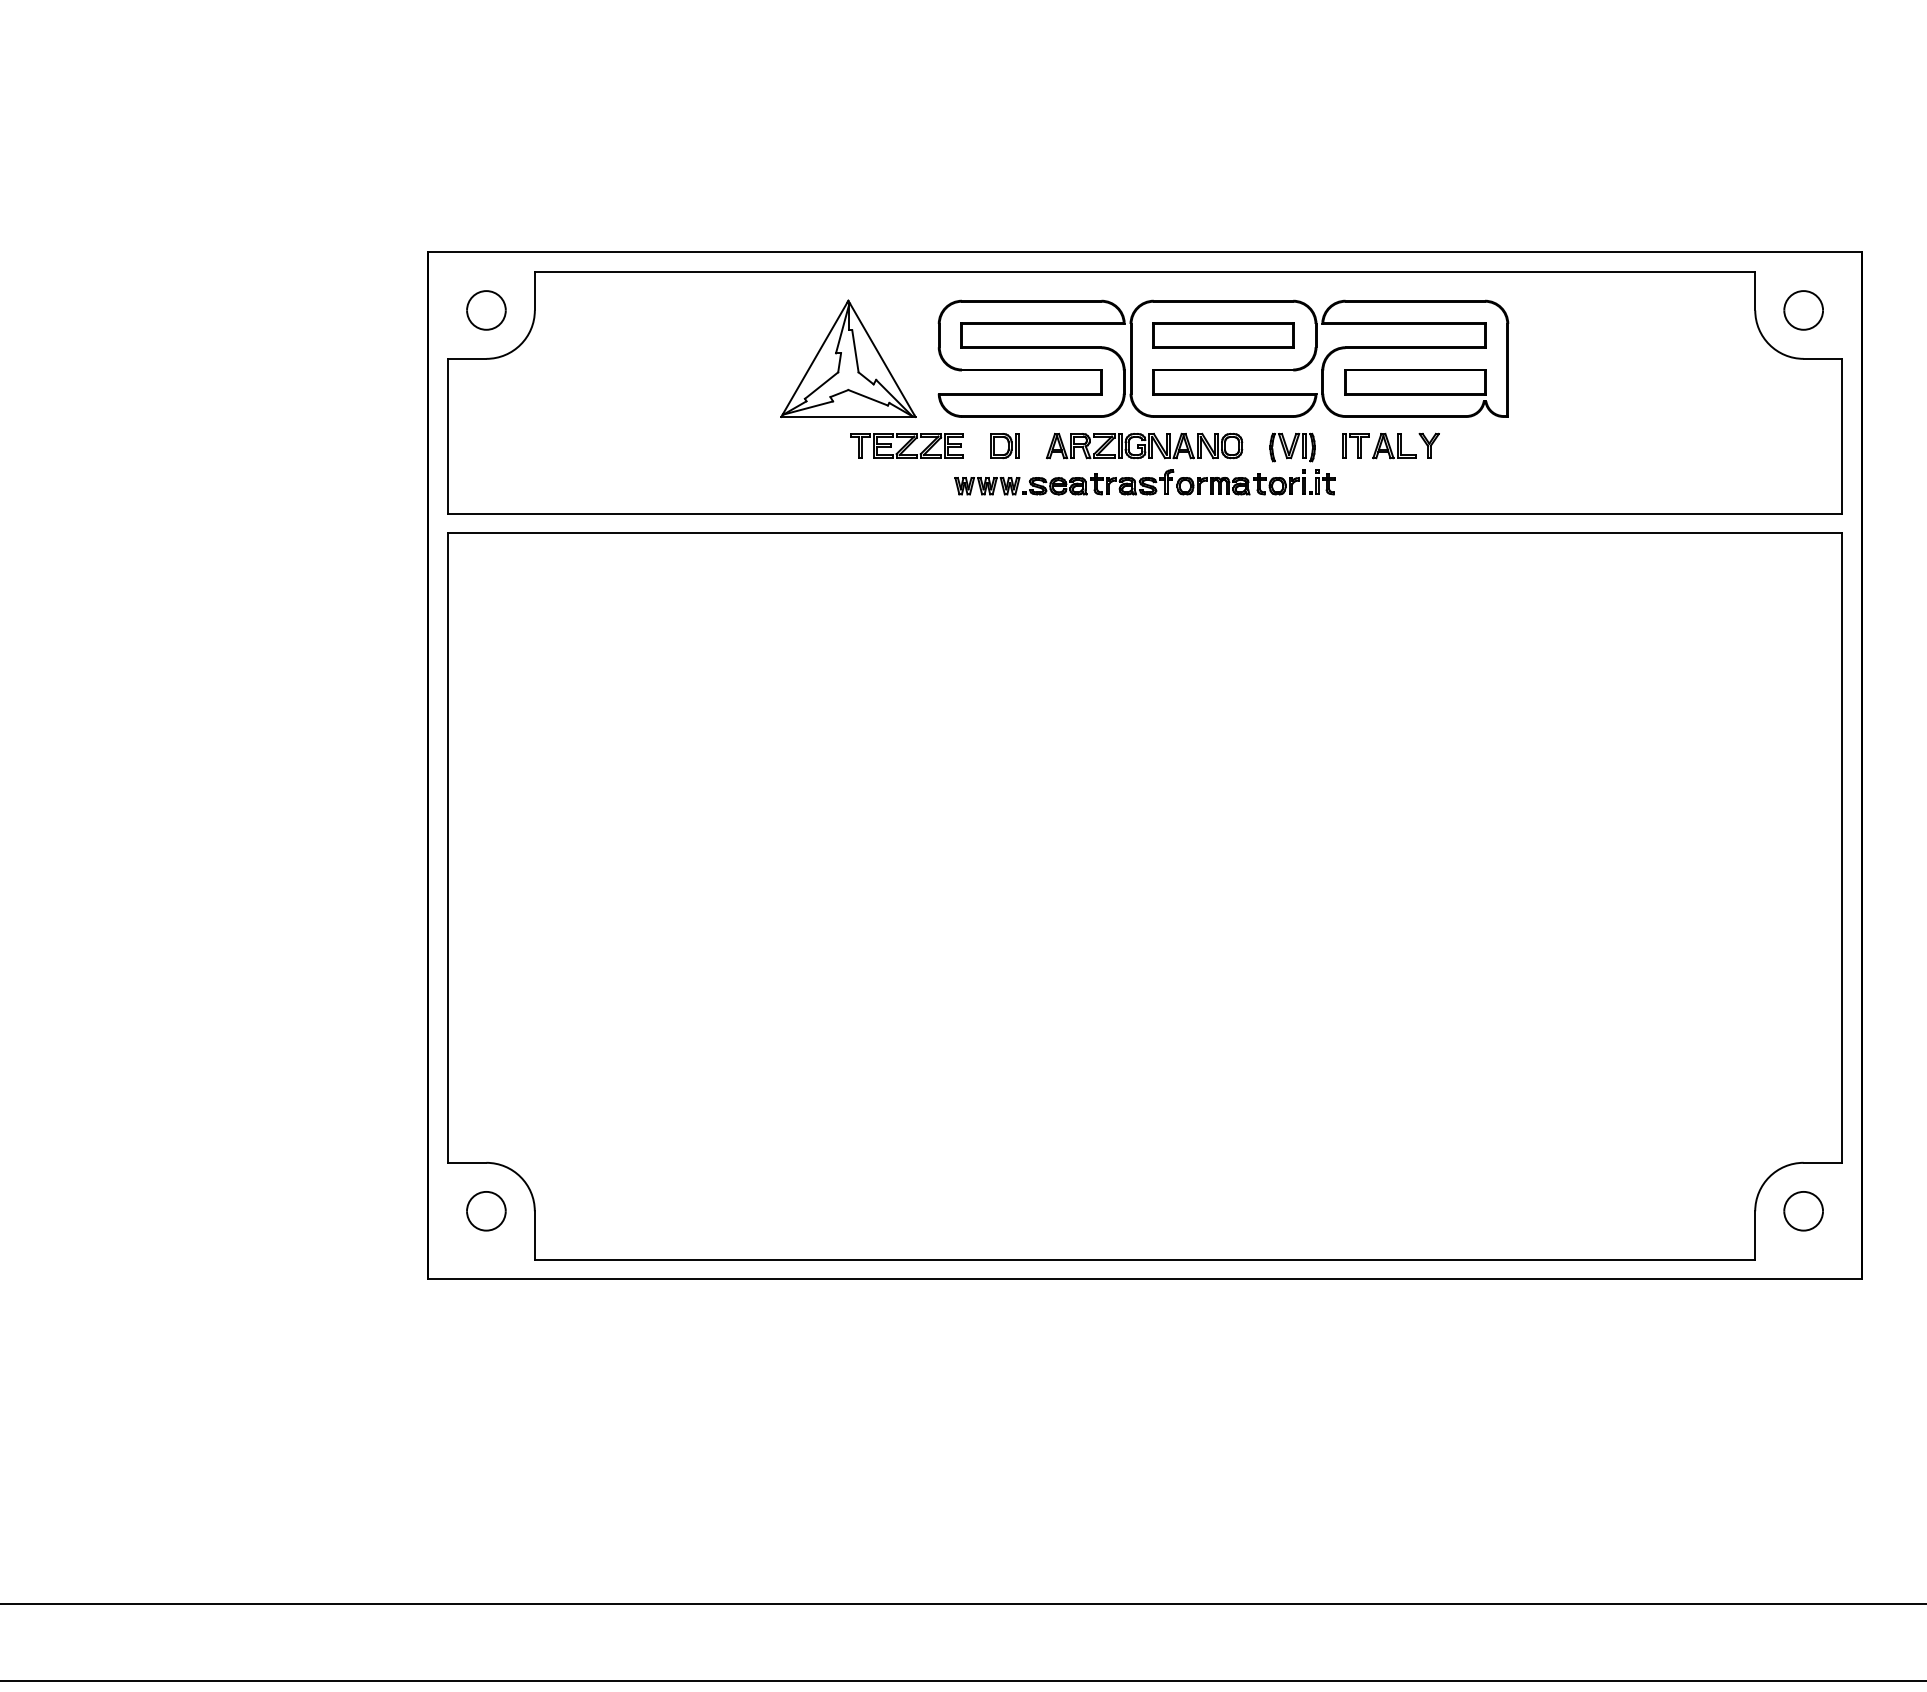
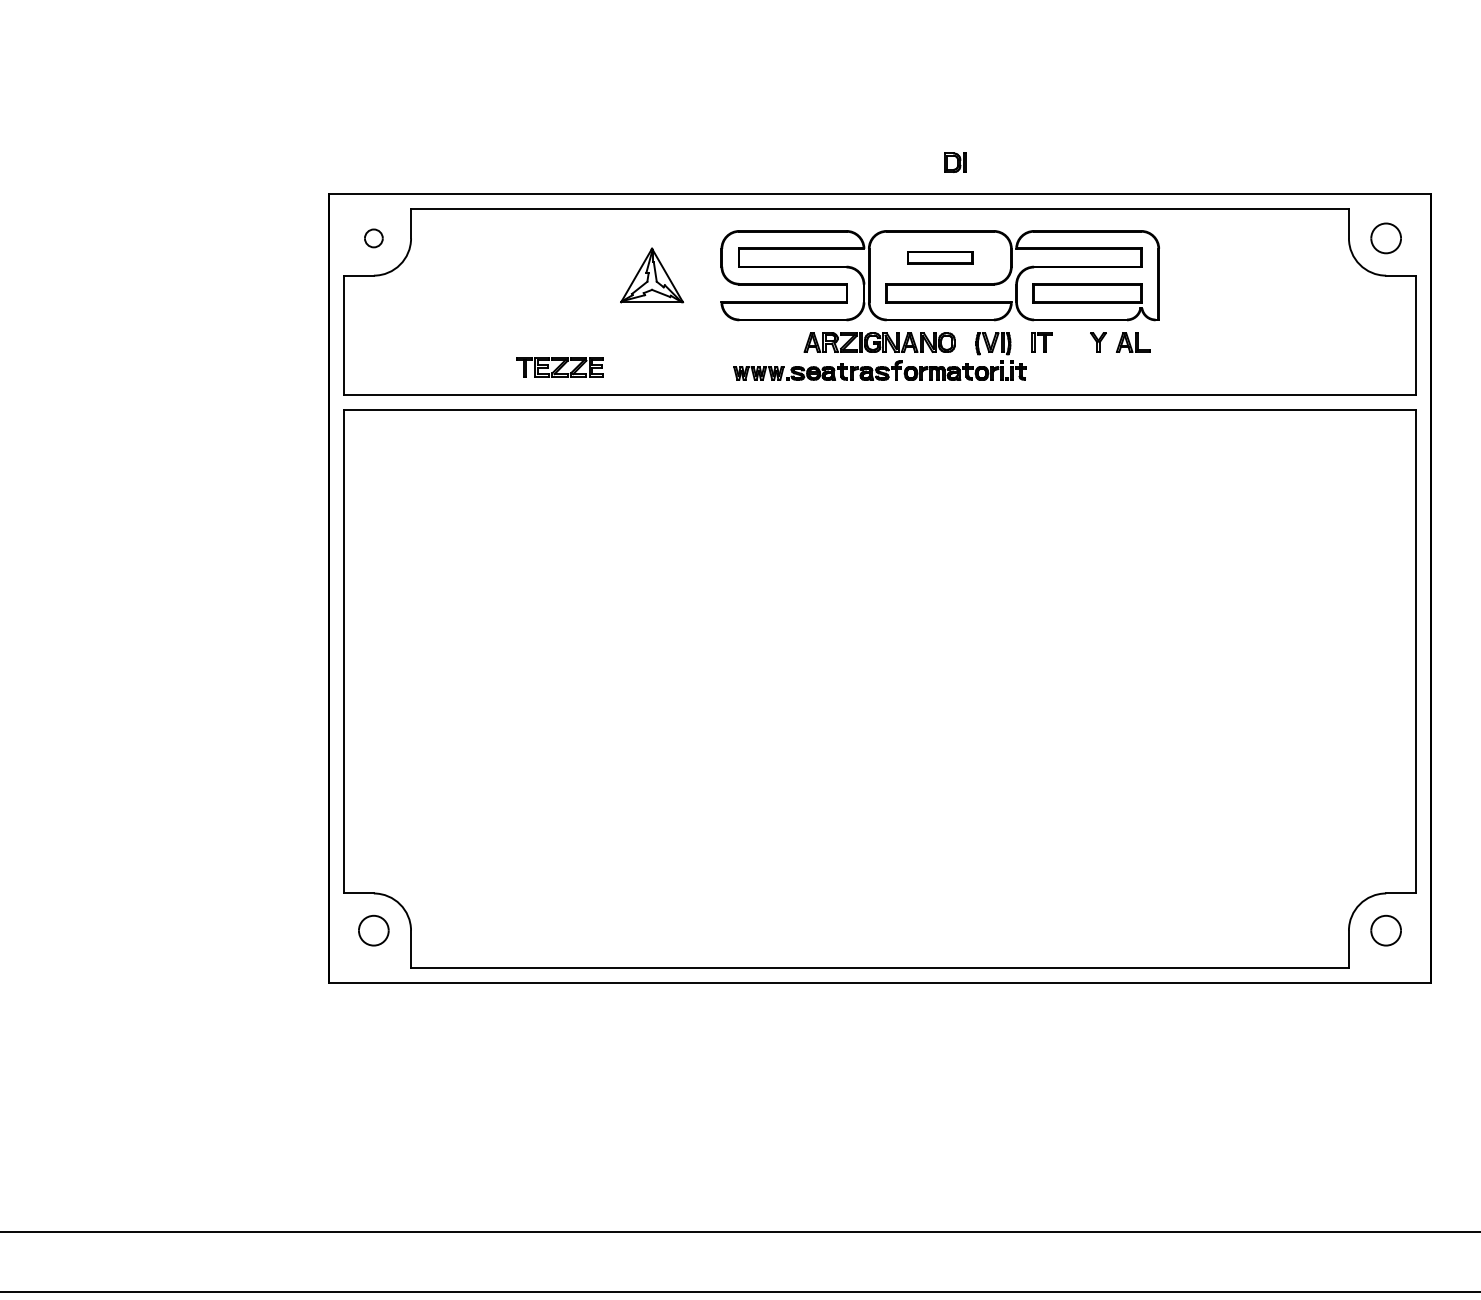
part: (486, 310) -> (373, 238), size x0.6
part: (1223, 335) -> (940, 257), size x0.6
part: (848, 358) -> (652, 275), size x0.6
part: (906, 445) -> (559, 366), moved
part: (1004, 446) -> (954, 163), moved
part: (1394, 446) -> (1133, 342), moved

